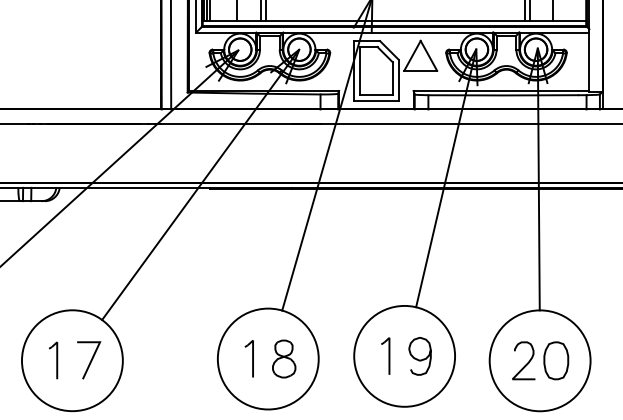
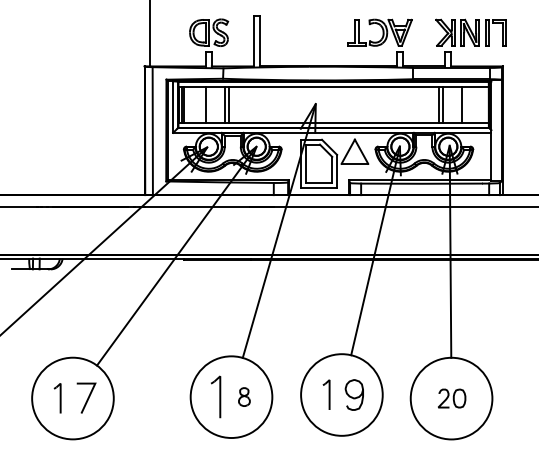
part: (249, 358) -> (216, 396), size x1.4
part: (284, 358) -> (244, 396), size x0.6
part: (540, 360) -> (451, 398), size x0.6

